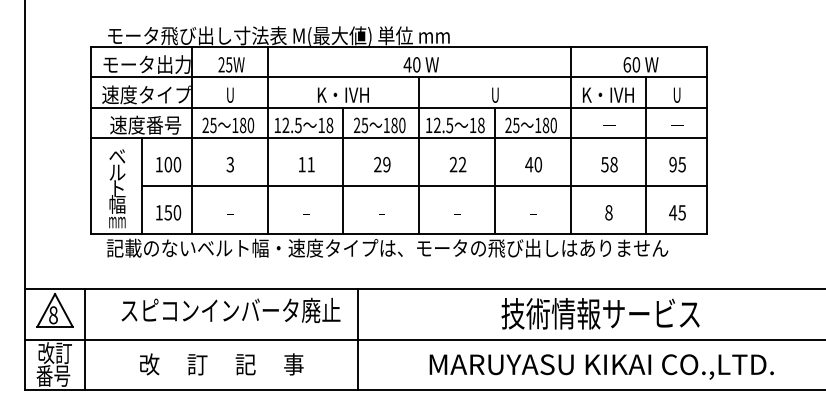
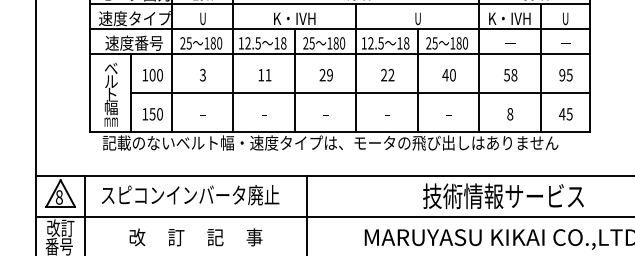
text: (230, 309) -> (190, 194), moved

